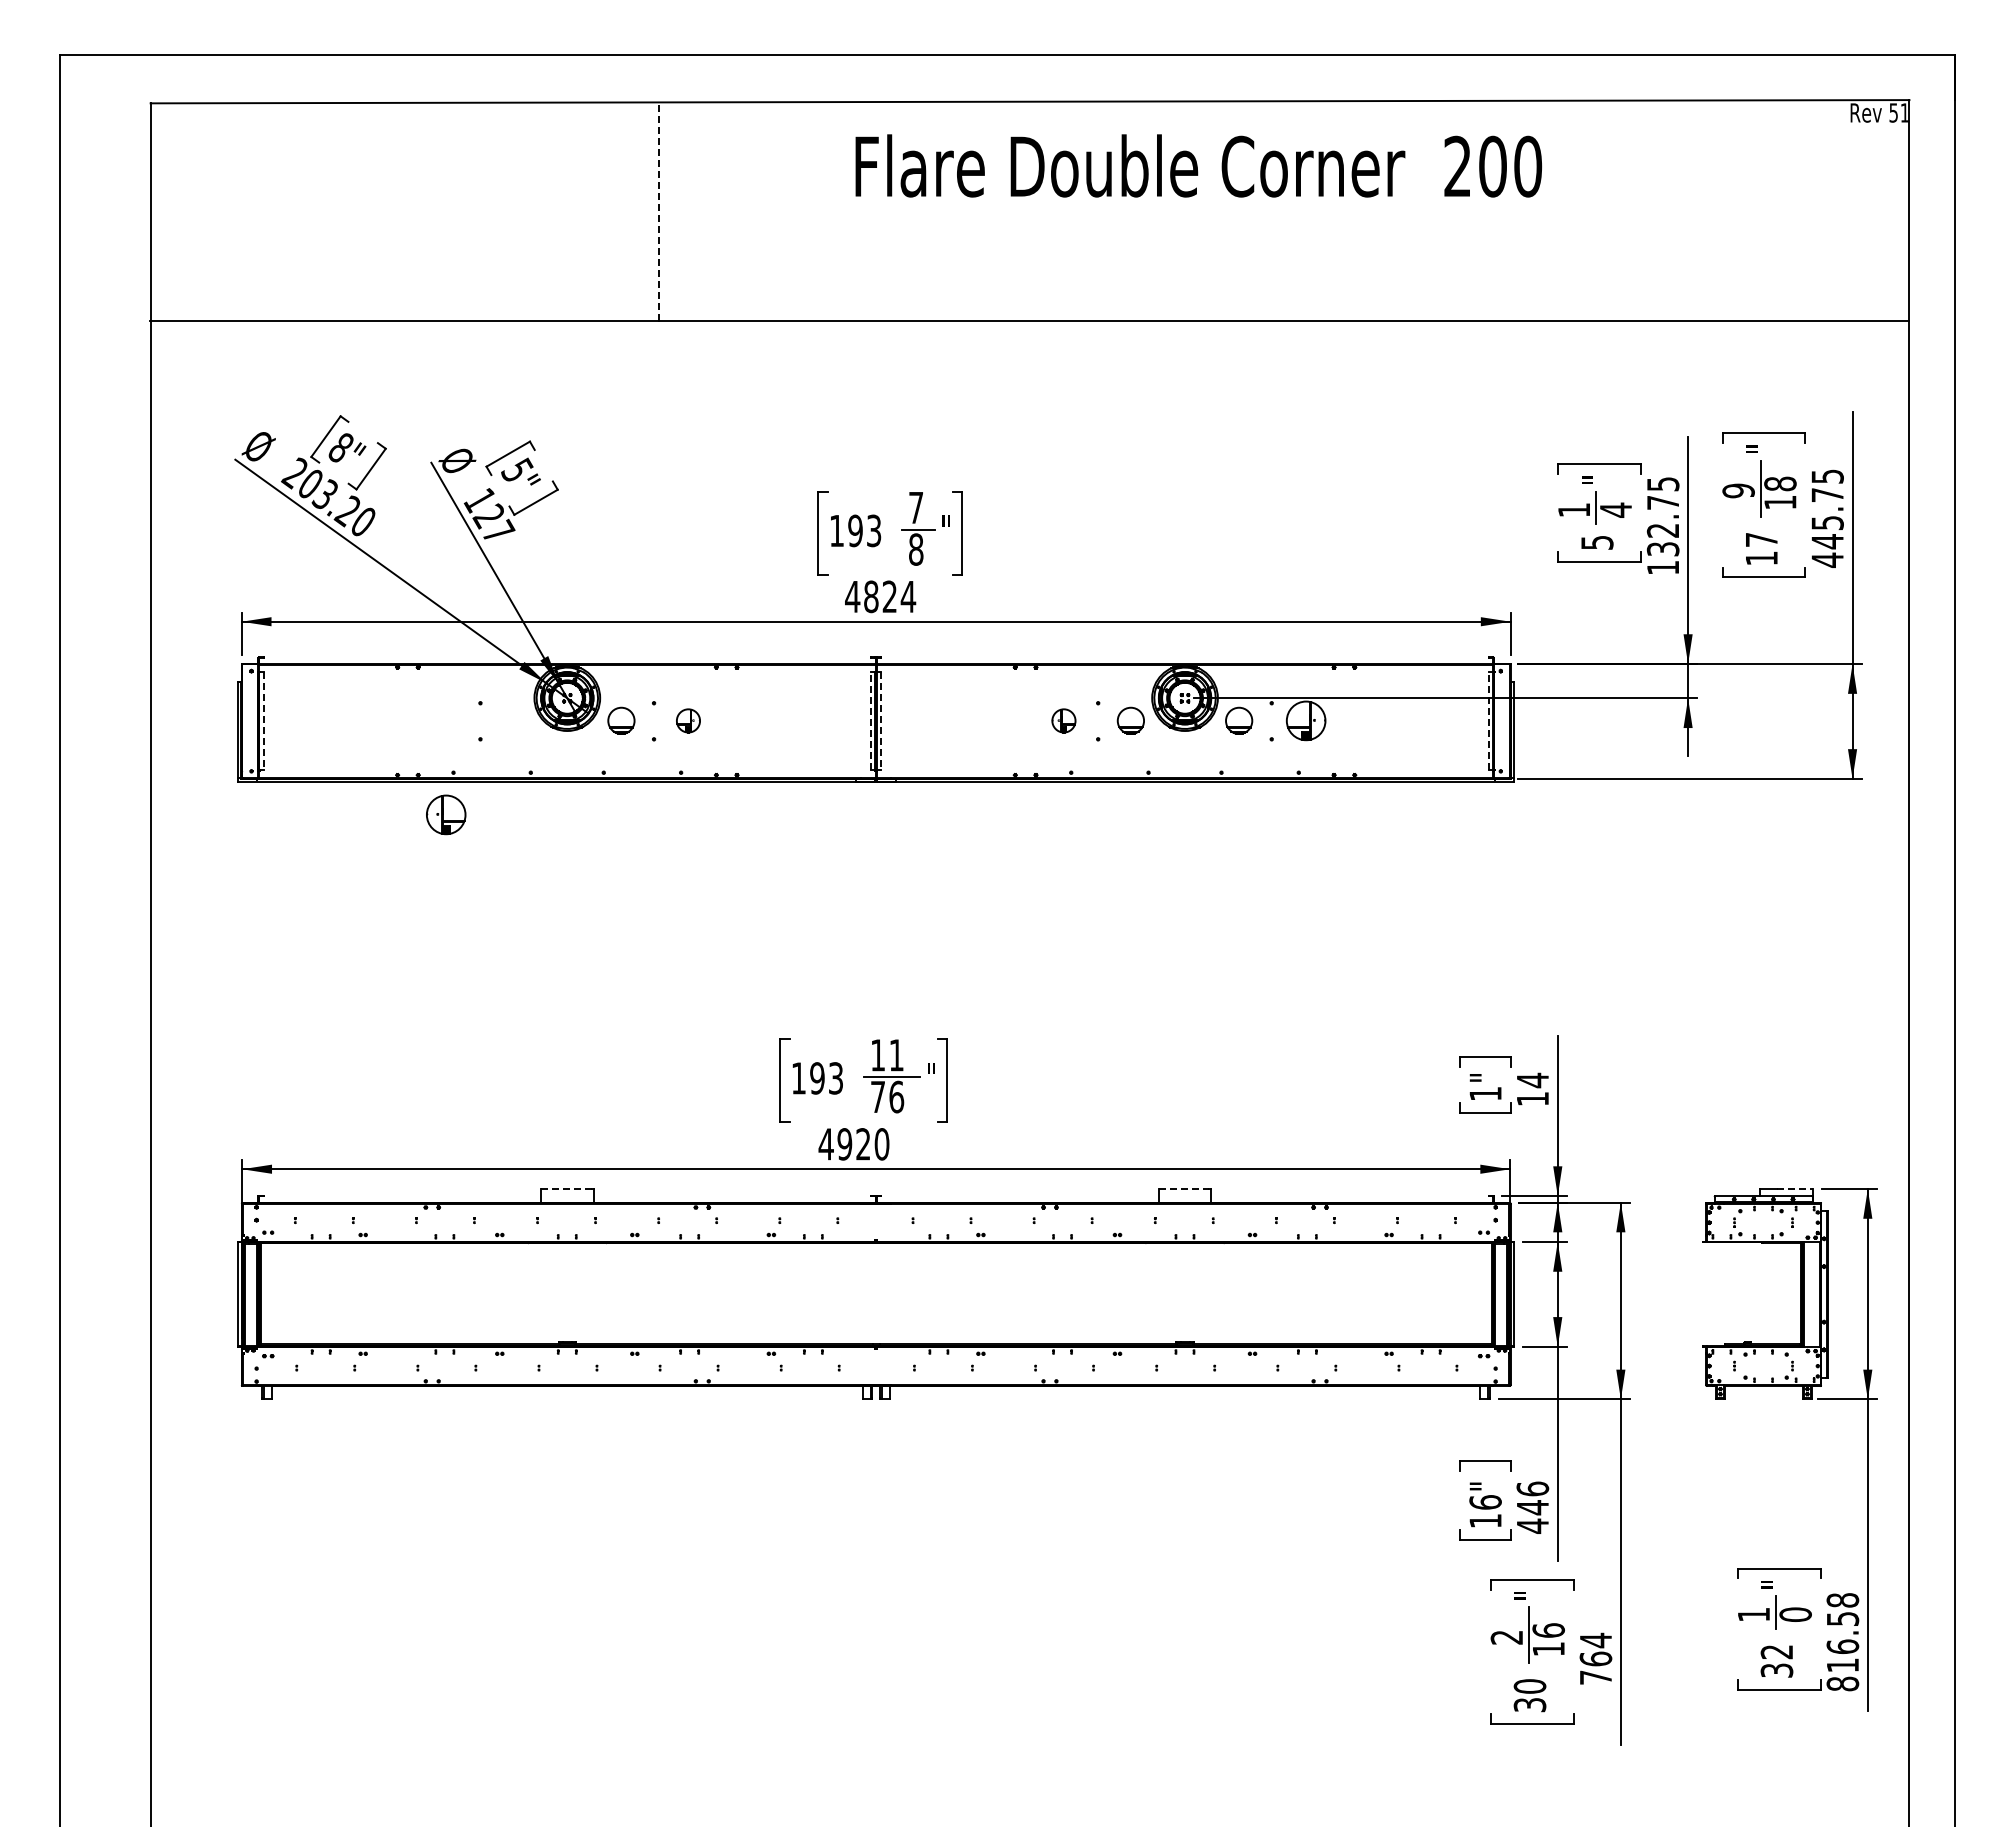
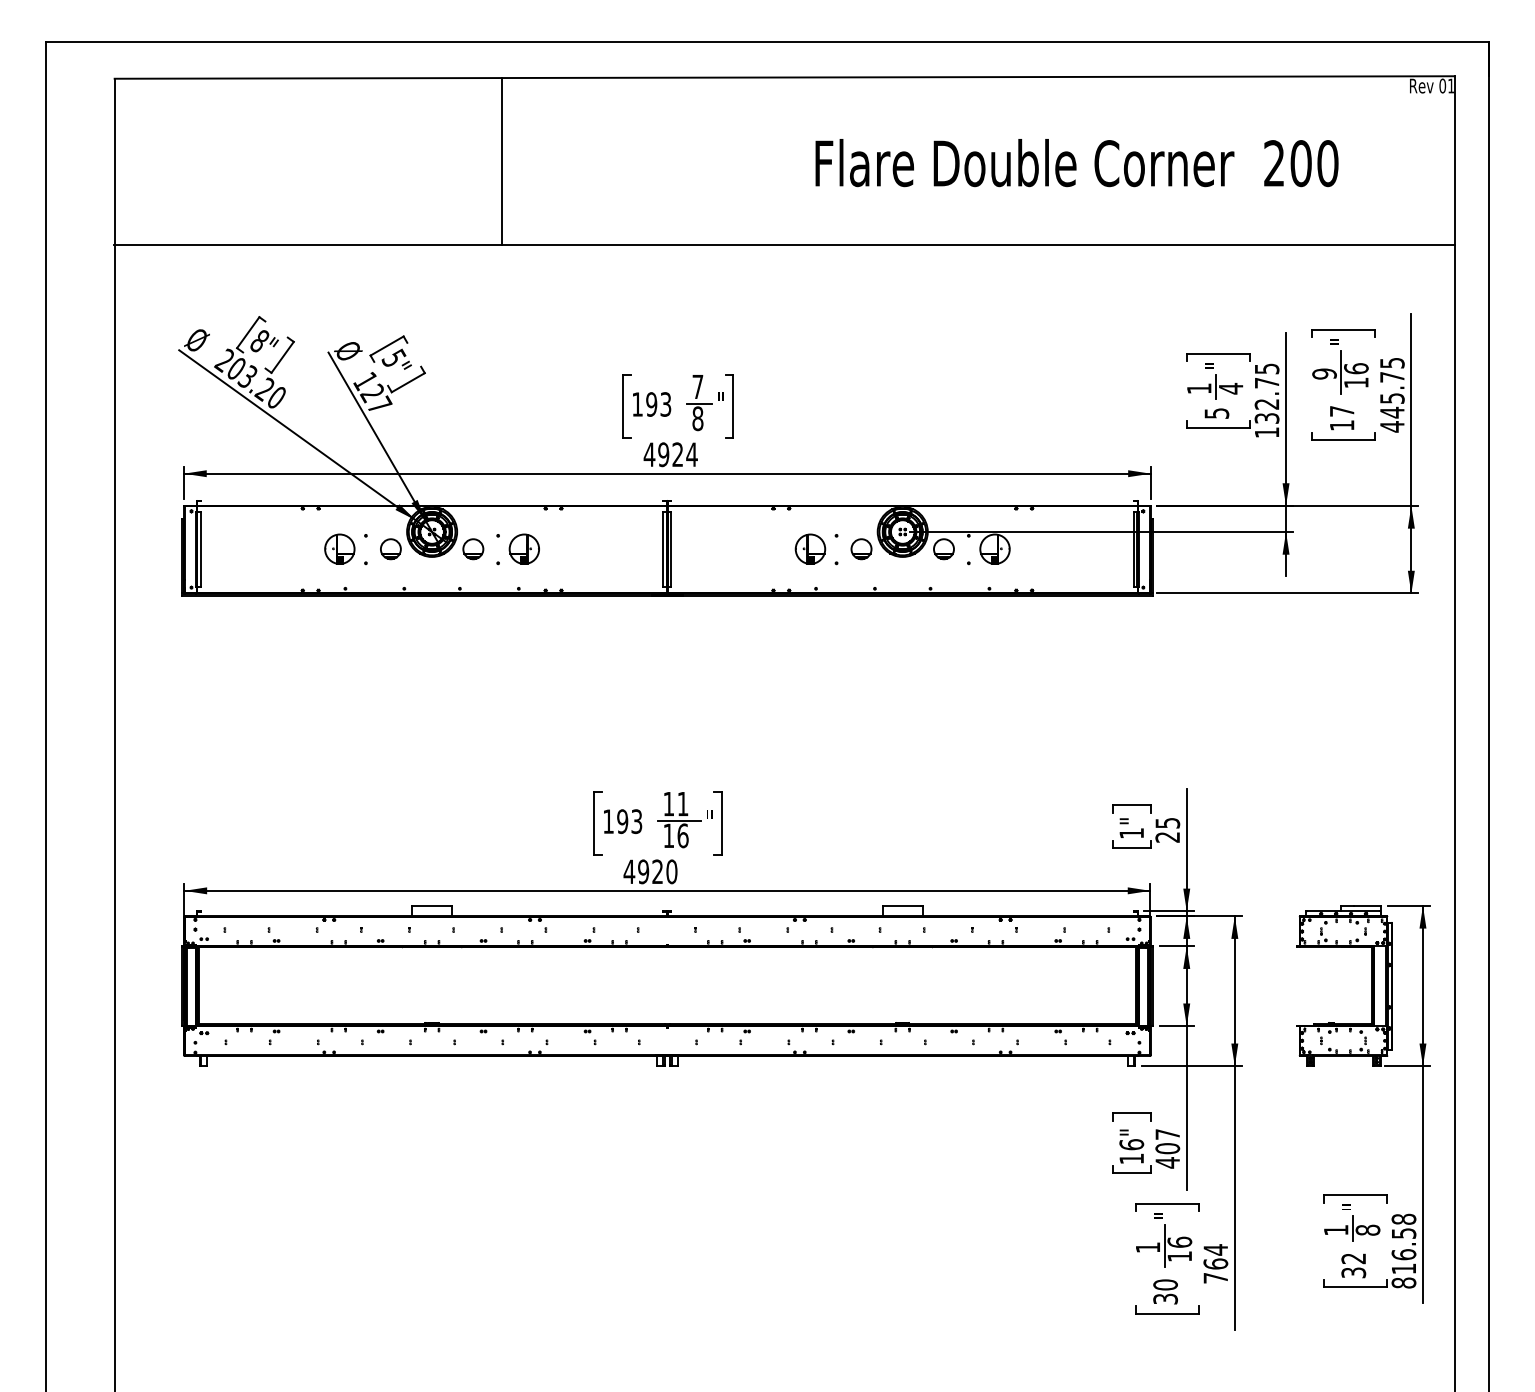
text: (1893, 112) -> (1442, 85), 51 -> 01
text: (1198, 165) -> (1076, 162), moved
line: (658, 211) -> (501, 161), dashed -> solid
text: (1780, 483) -> (1356, 368), 18 -> 16
text: (871, 596) -> (663, 454), 4824 -> 4924
part: (513, 720) -> (391, 548), added
part: (688, 720) -> (524, 548), size x1.67
line: (870, 720) -> (663, 548), dashed -> solid
part: (1063, 720) -> (810, 548), size x1.67
line: (1488, 720) -> (1133, 548), dashed -> solid
line: (263, 721) -> (200, 549), dashed -> solid
line: (881, 721) -> (671, 549), dashed -> solid
part: (446, 814) -> (340, 548), moved
text: (1532, 1089) -> (1167, 830), 14 -> 25
text: (877, 1096) -> (668, 835), 76 -> 16
line: (566, 1189) -> (431, 906), dashed -> solid
line: (1184, 1189) -> (902, 906), dashed -> solid
line: (1795, 1189) -> (1367, 906), dashed -> solid
text: (1532, 1498) -> (1167, 1141), 446 -> 407
text: (1795, 1614) -> (1367, 1230), 0 -> 8
text: (1506, 1637) -> (1147, 1247), 2 -> 1

